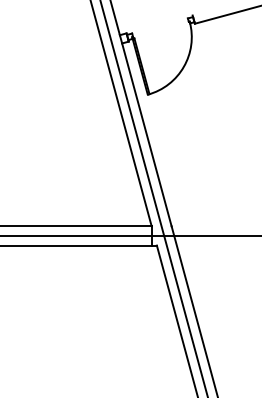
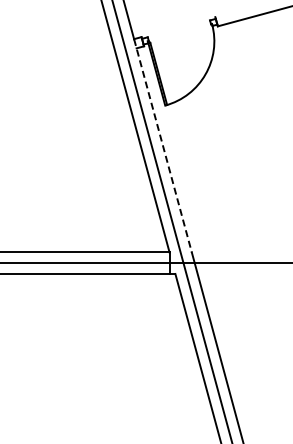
line: (145, 130) -> (162, 145), solid -> dashed

